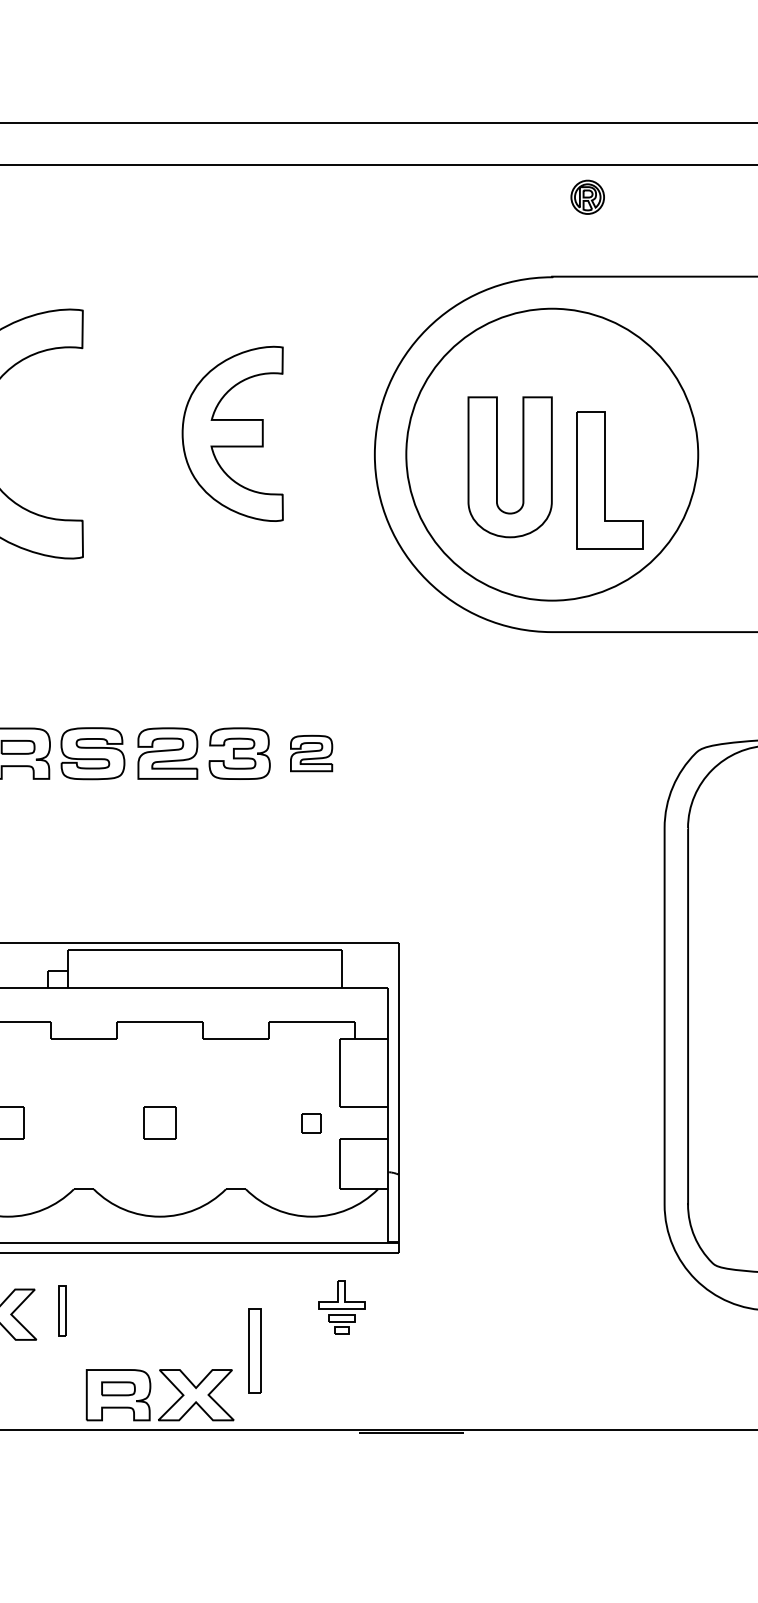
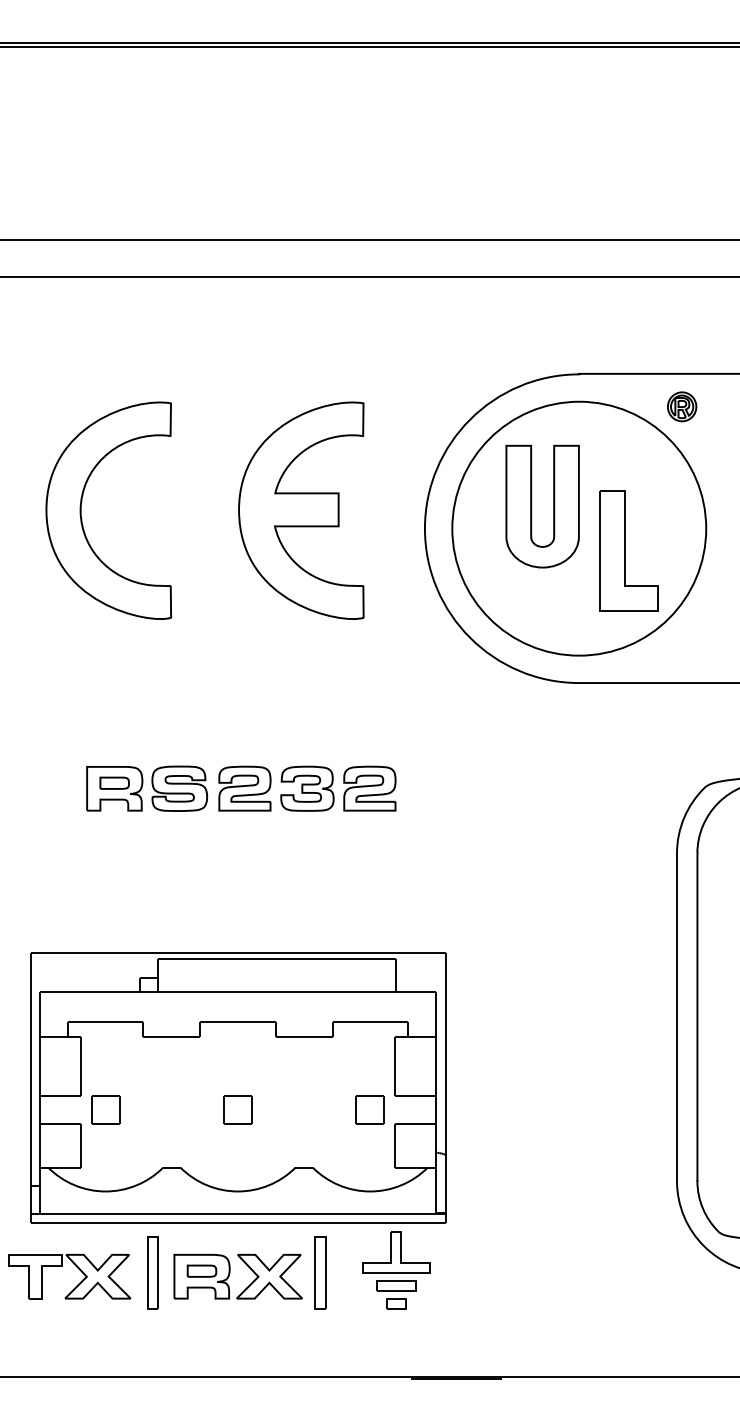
part: (588, 196) -> (682, 406), moved
part: (232, 433) -> (301, 510), size x1.43
part: (498, 467) -> (532, 506), moved
part: (311, 753) -> (369, 788), size x1.43
part: (311, 1122) -> (369, 1109), size x1.67
part: (342, 1307) -> (396, 1270), size x1.67
part: (61, 1309) -> (152, 1272), size x1.67
part: (254, 1350) -> (320, 1272), moved
part: (151, 1391) -> (230, 1273), moved

